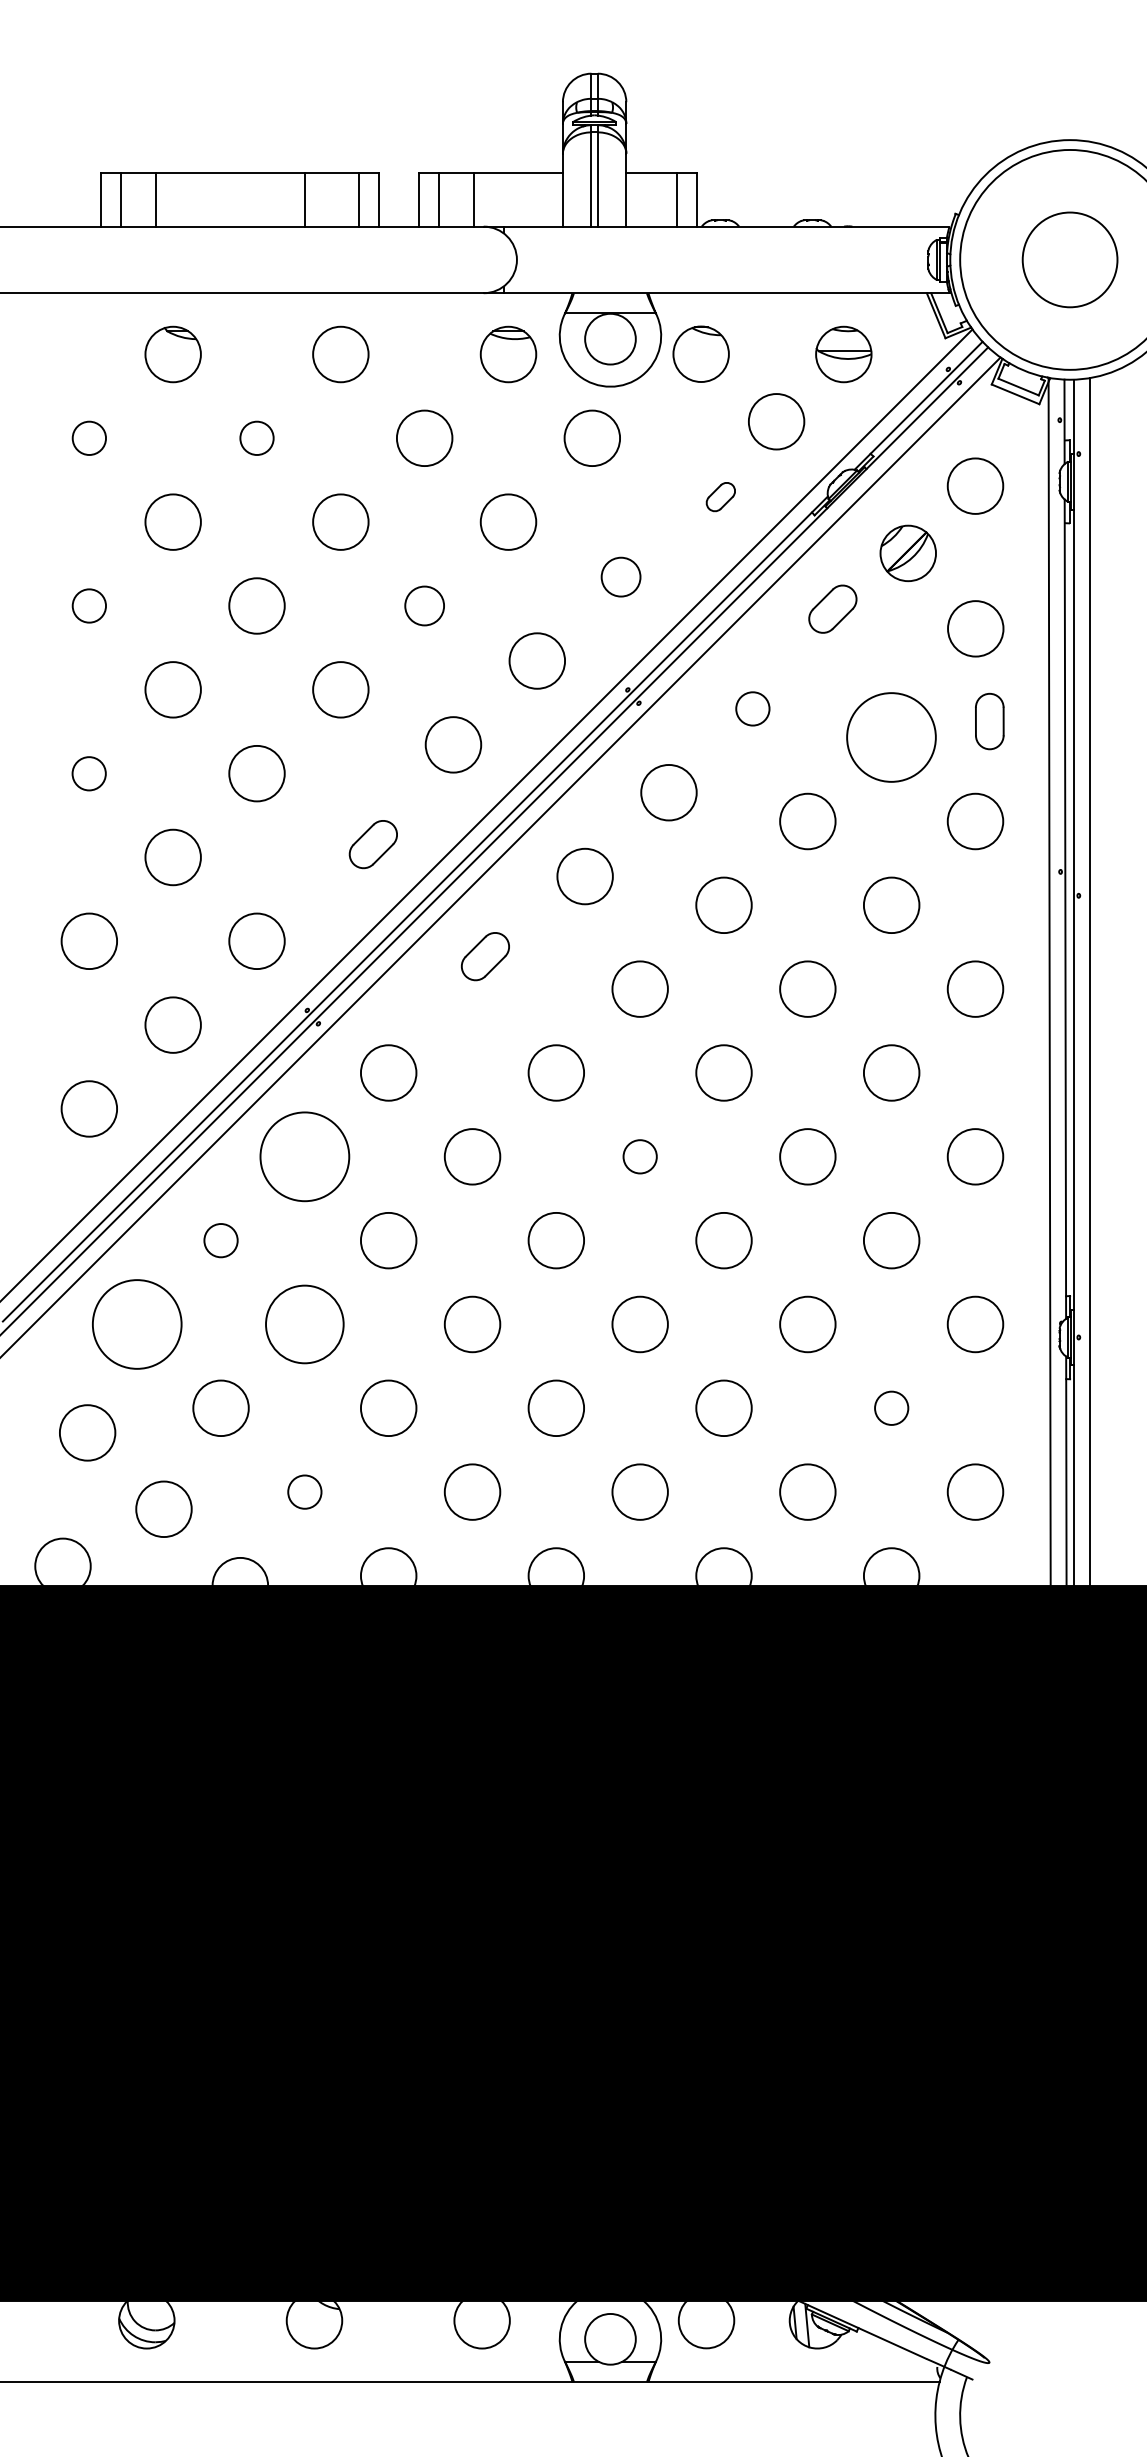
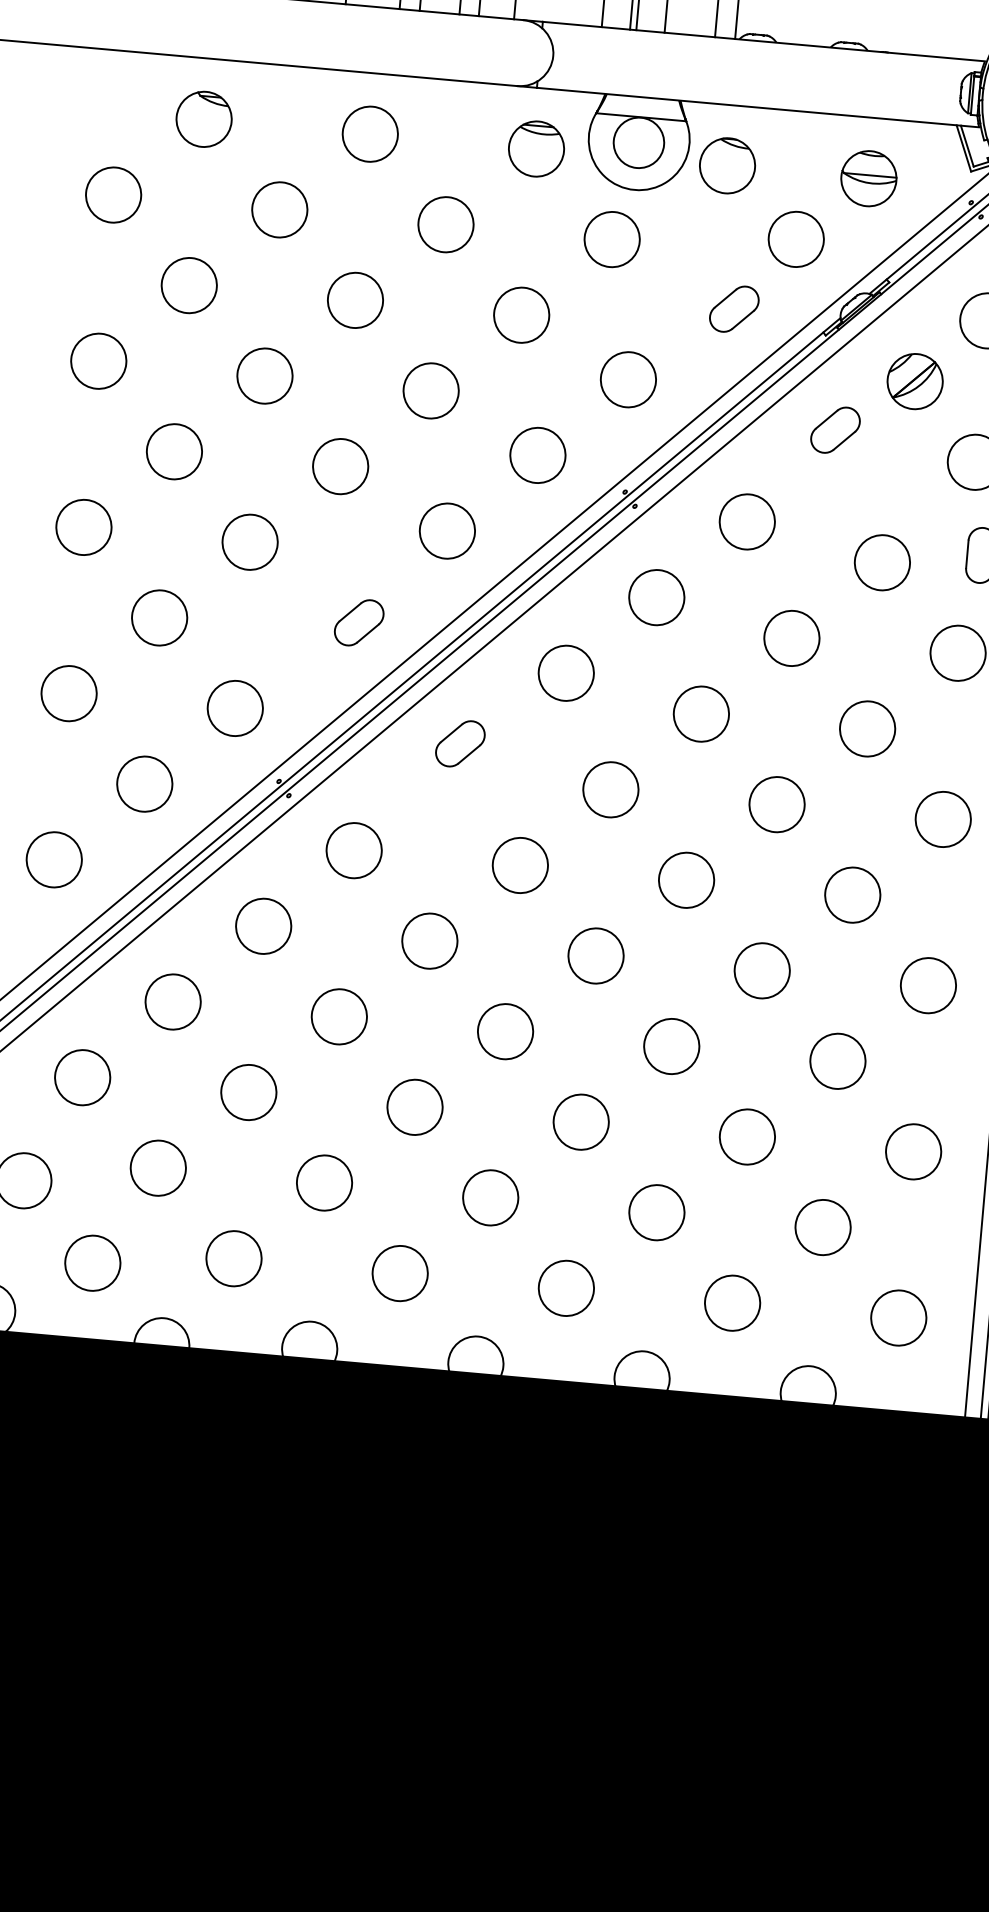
circle: (89, 438) -> (113, 195), size x1.67
circle: (256, 438) -> (279, 210), size x1.67
part: (720, 496) -> (734, 308), size x1.67
circle: (620, 576) -> (627, 379), size x1.43
circle: (89, 605) -> (98, 360), size x1.67
circle: (424, 605) -> (431, 390), size x1.43
circle: (752, 708) -> (747, 521), size x1.67
circle: (891, 737) -> (882, 562), size x0.62
circle: (88, 773) -> (83, 527), size x1.67
circle: (304, 1156) -> (263, 925), size x0.62
circle: (639, 1156) -> (595, 955), size x1.67
circle: (220, 1240) -> (172, 1001), size x1.67
circle: (136, 1324) -> (81, 1077), size x0.62
circle: (304, 1324) -> (248, 1092), size x0.71
circle: (891, 1408) -> (822, 1227), size x1.67
circle: (304, 1491) -> (233, 1258), size x1.67

